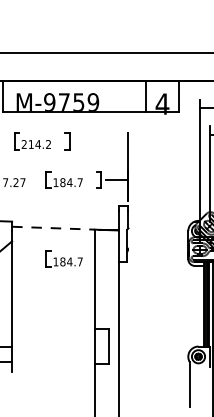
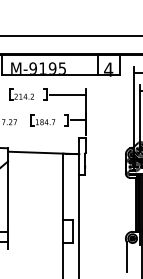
text: (78, 100) -> (52, 67), M-9759 -> M-9195
line: (101, 141) -> (67, 94), added
line: (53, 227) -> (35, 152), dashed -> solid
part: (63, 259) -> (42, 173), removed

